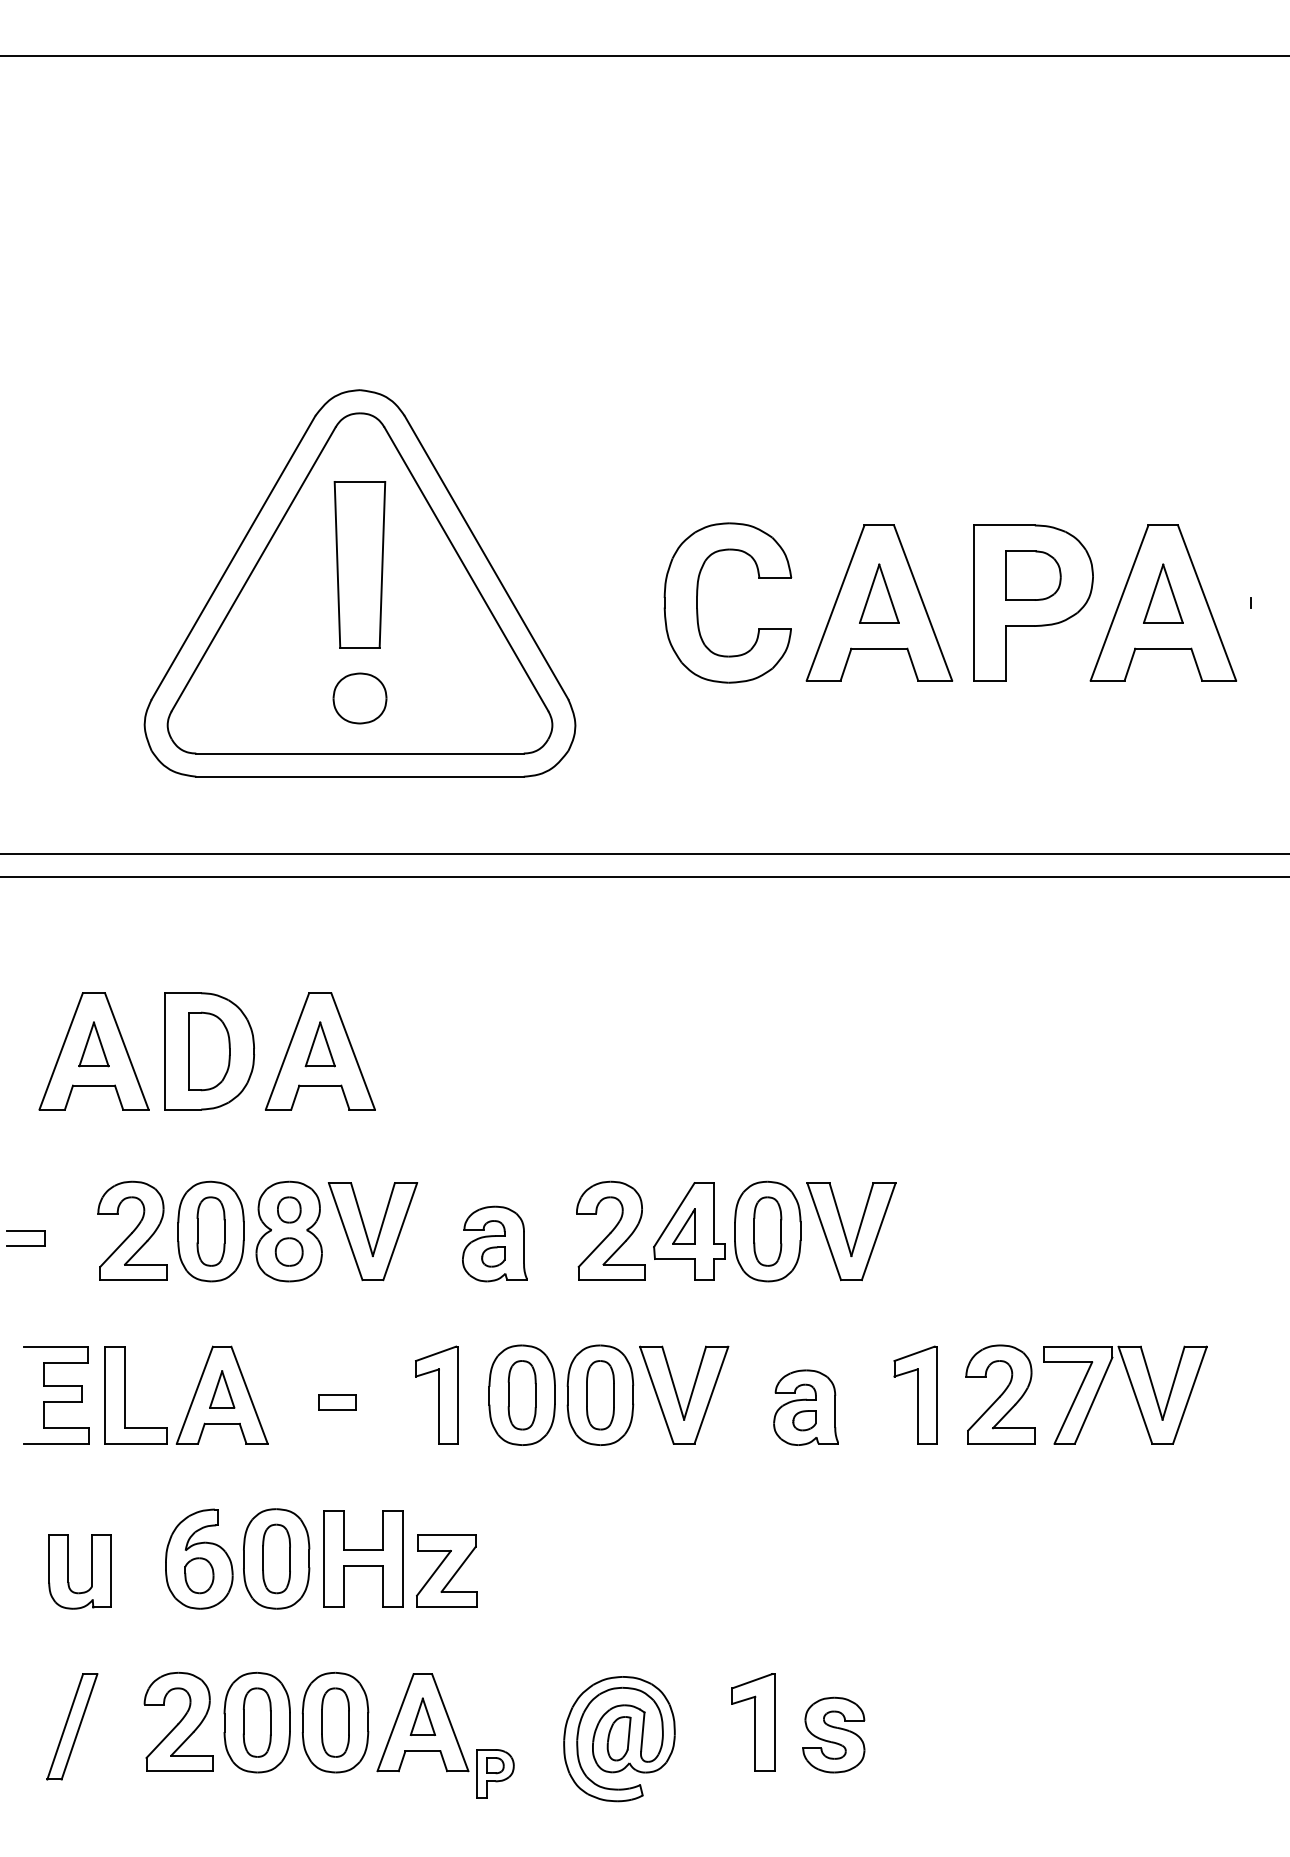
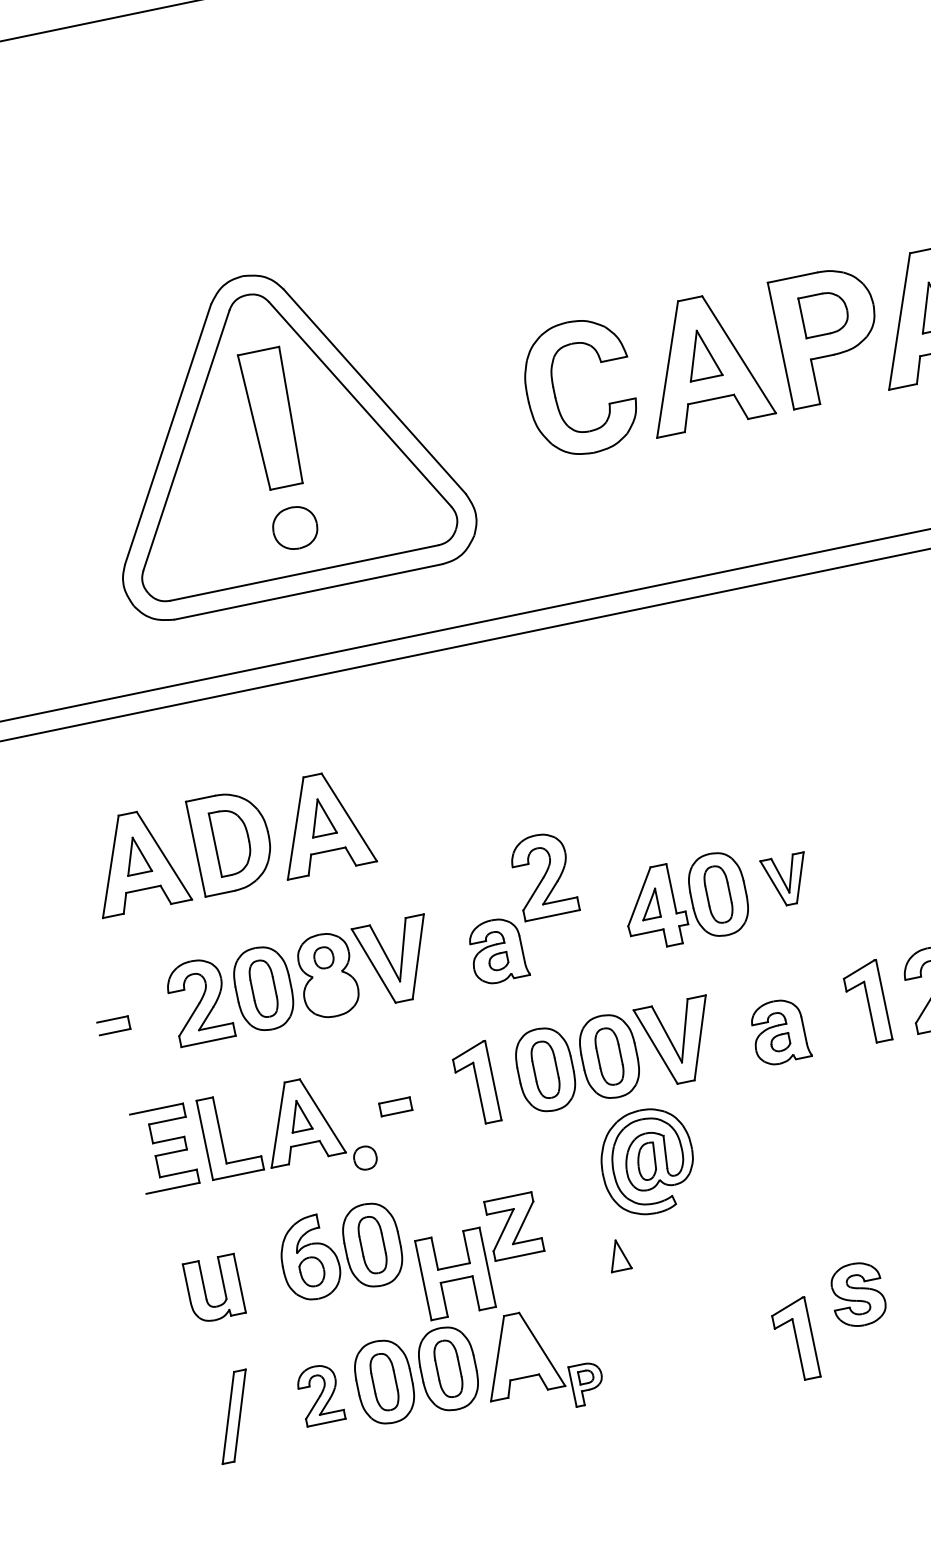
part: (610, 1230) -> (543, 875), moved
part: (851, 1231) -> (786, 880), size x0.6
part: (288, 1251) -> (364, 1157), moved
part: (363, 1558) -> (455, 1273), moved
part: (422, 1716) -> (618, 1255), moved
part: (178, 1721) -> (320, 1394), size x0.7
part: (753, 1722) -> (795, 1340), moved
part: (619, 1739) -> (647, 1162), moved

